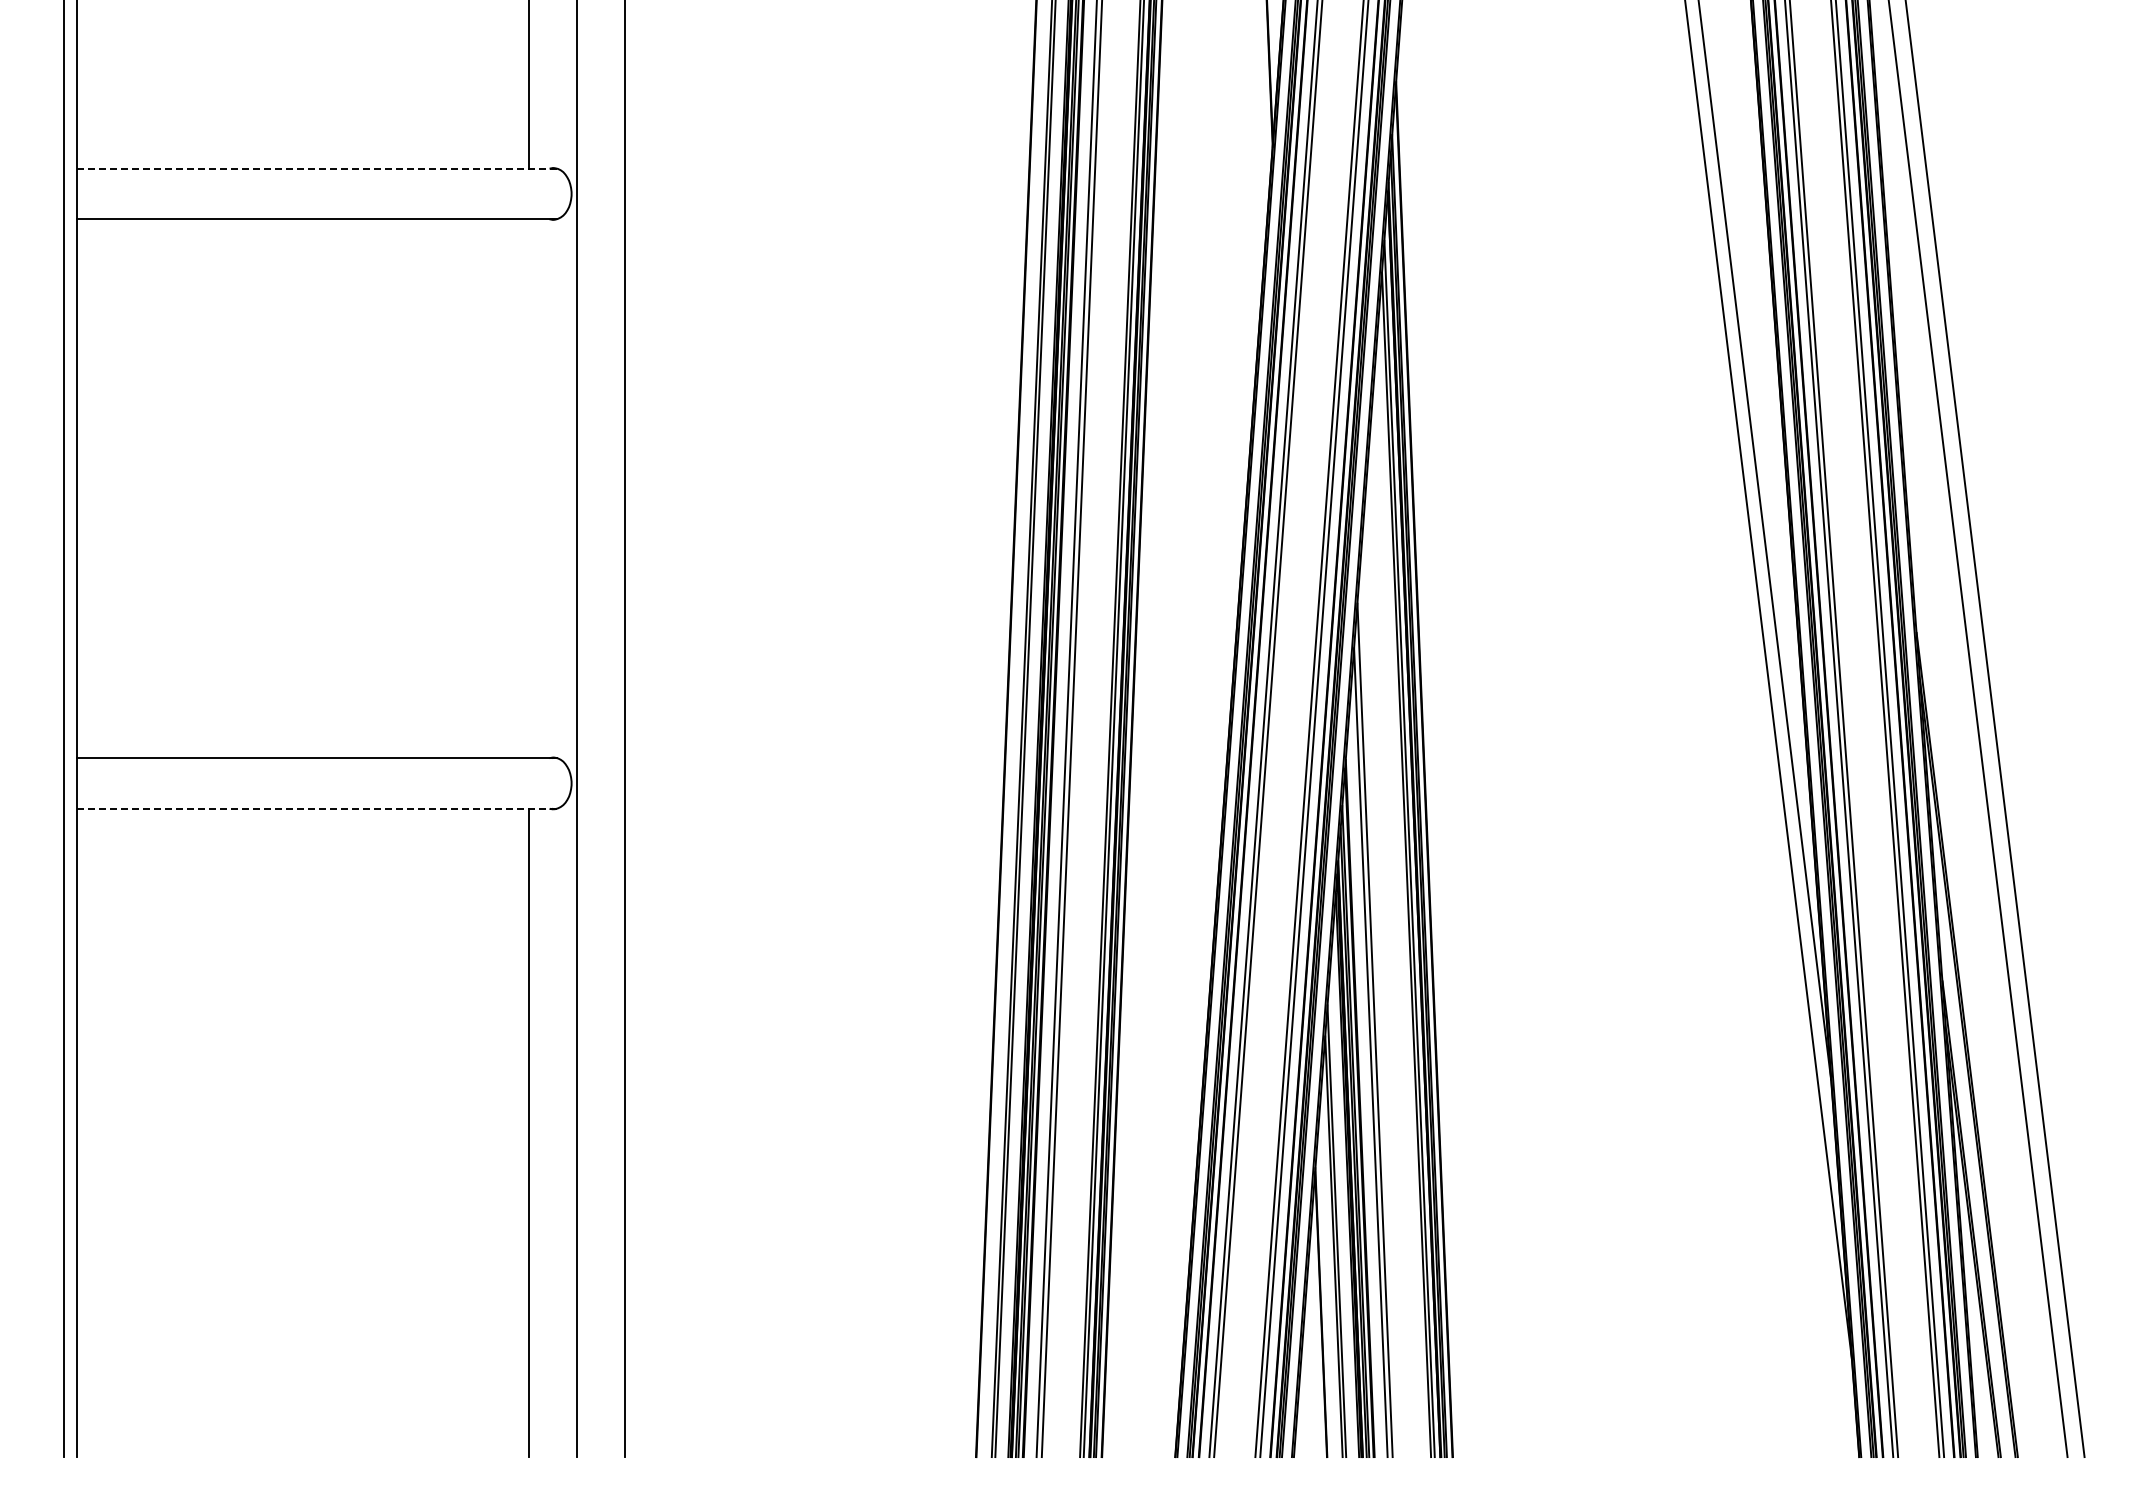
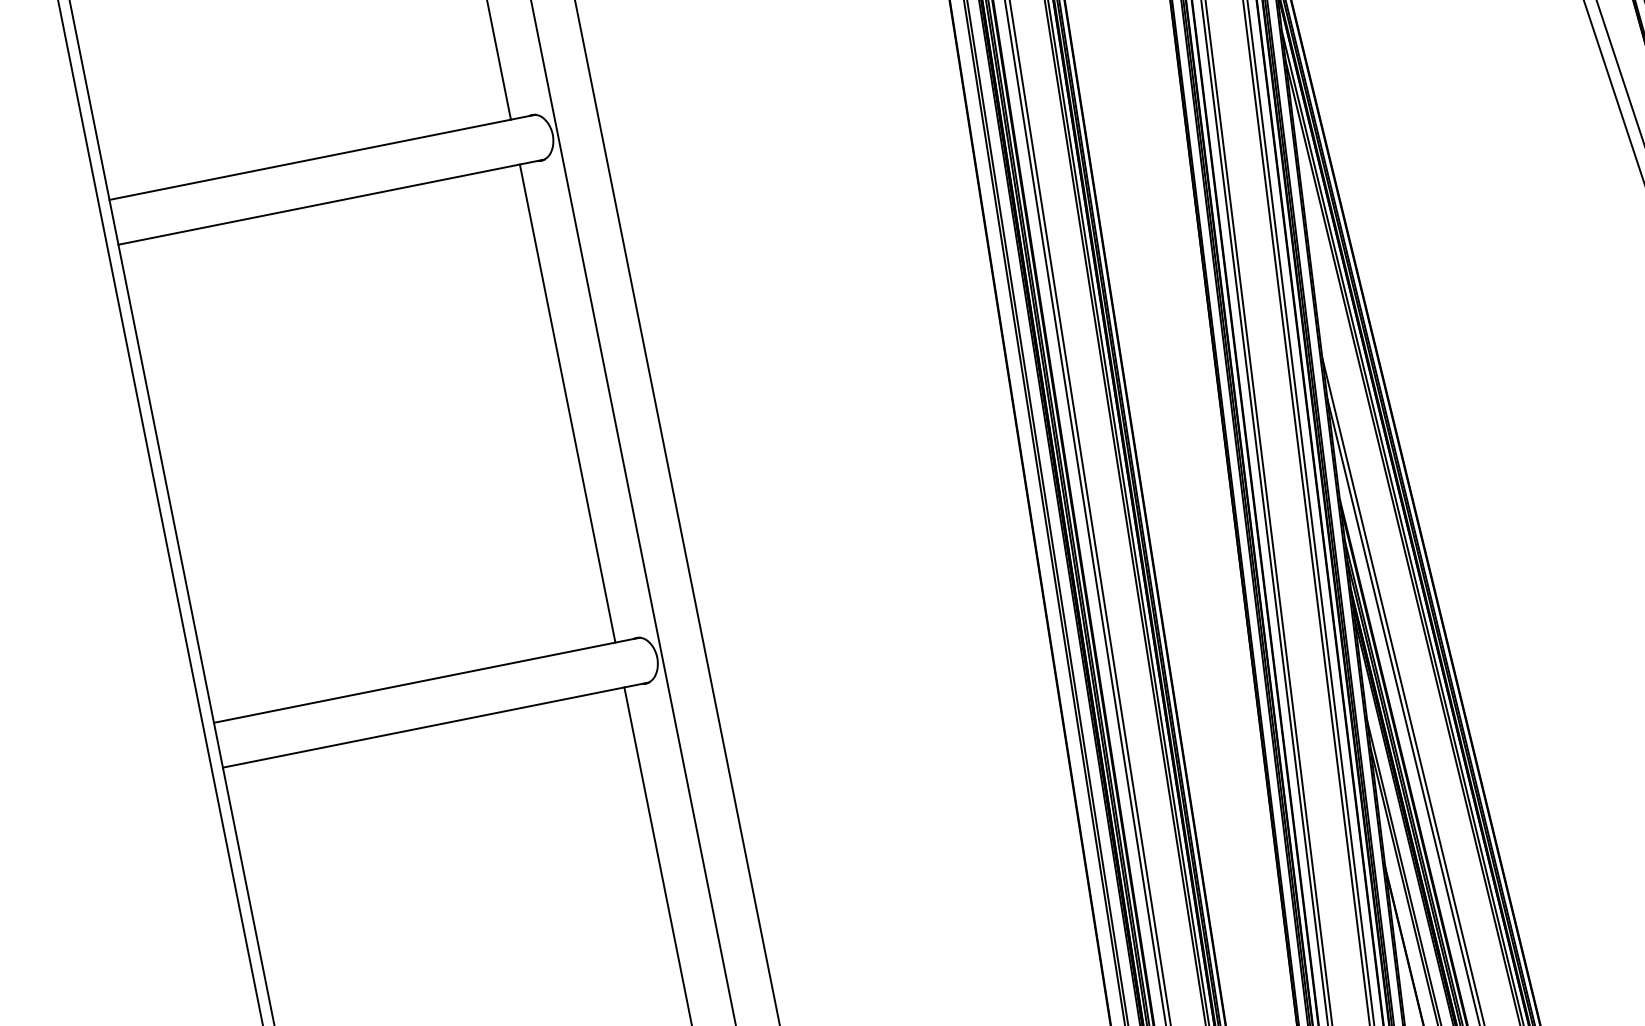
line: (316, 168) -> (321, 157), dashed -> solid
line: (529, 488) -> (567, 403), added
line: (317, 808) -> (436, 724), dashed -> solid

